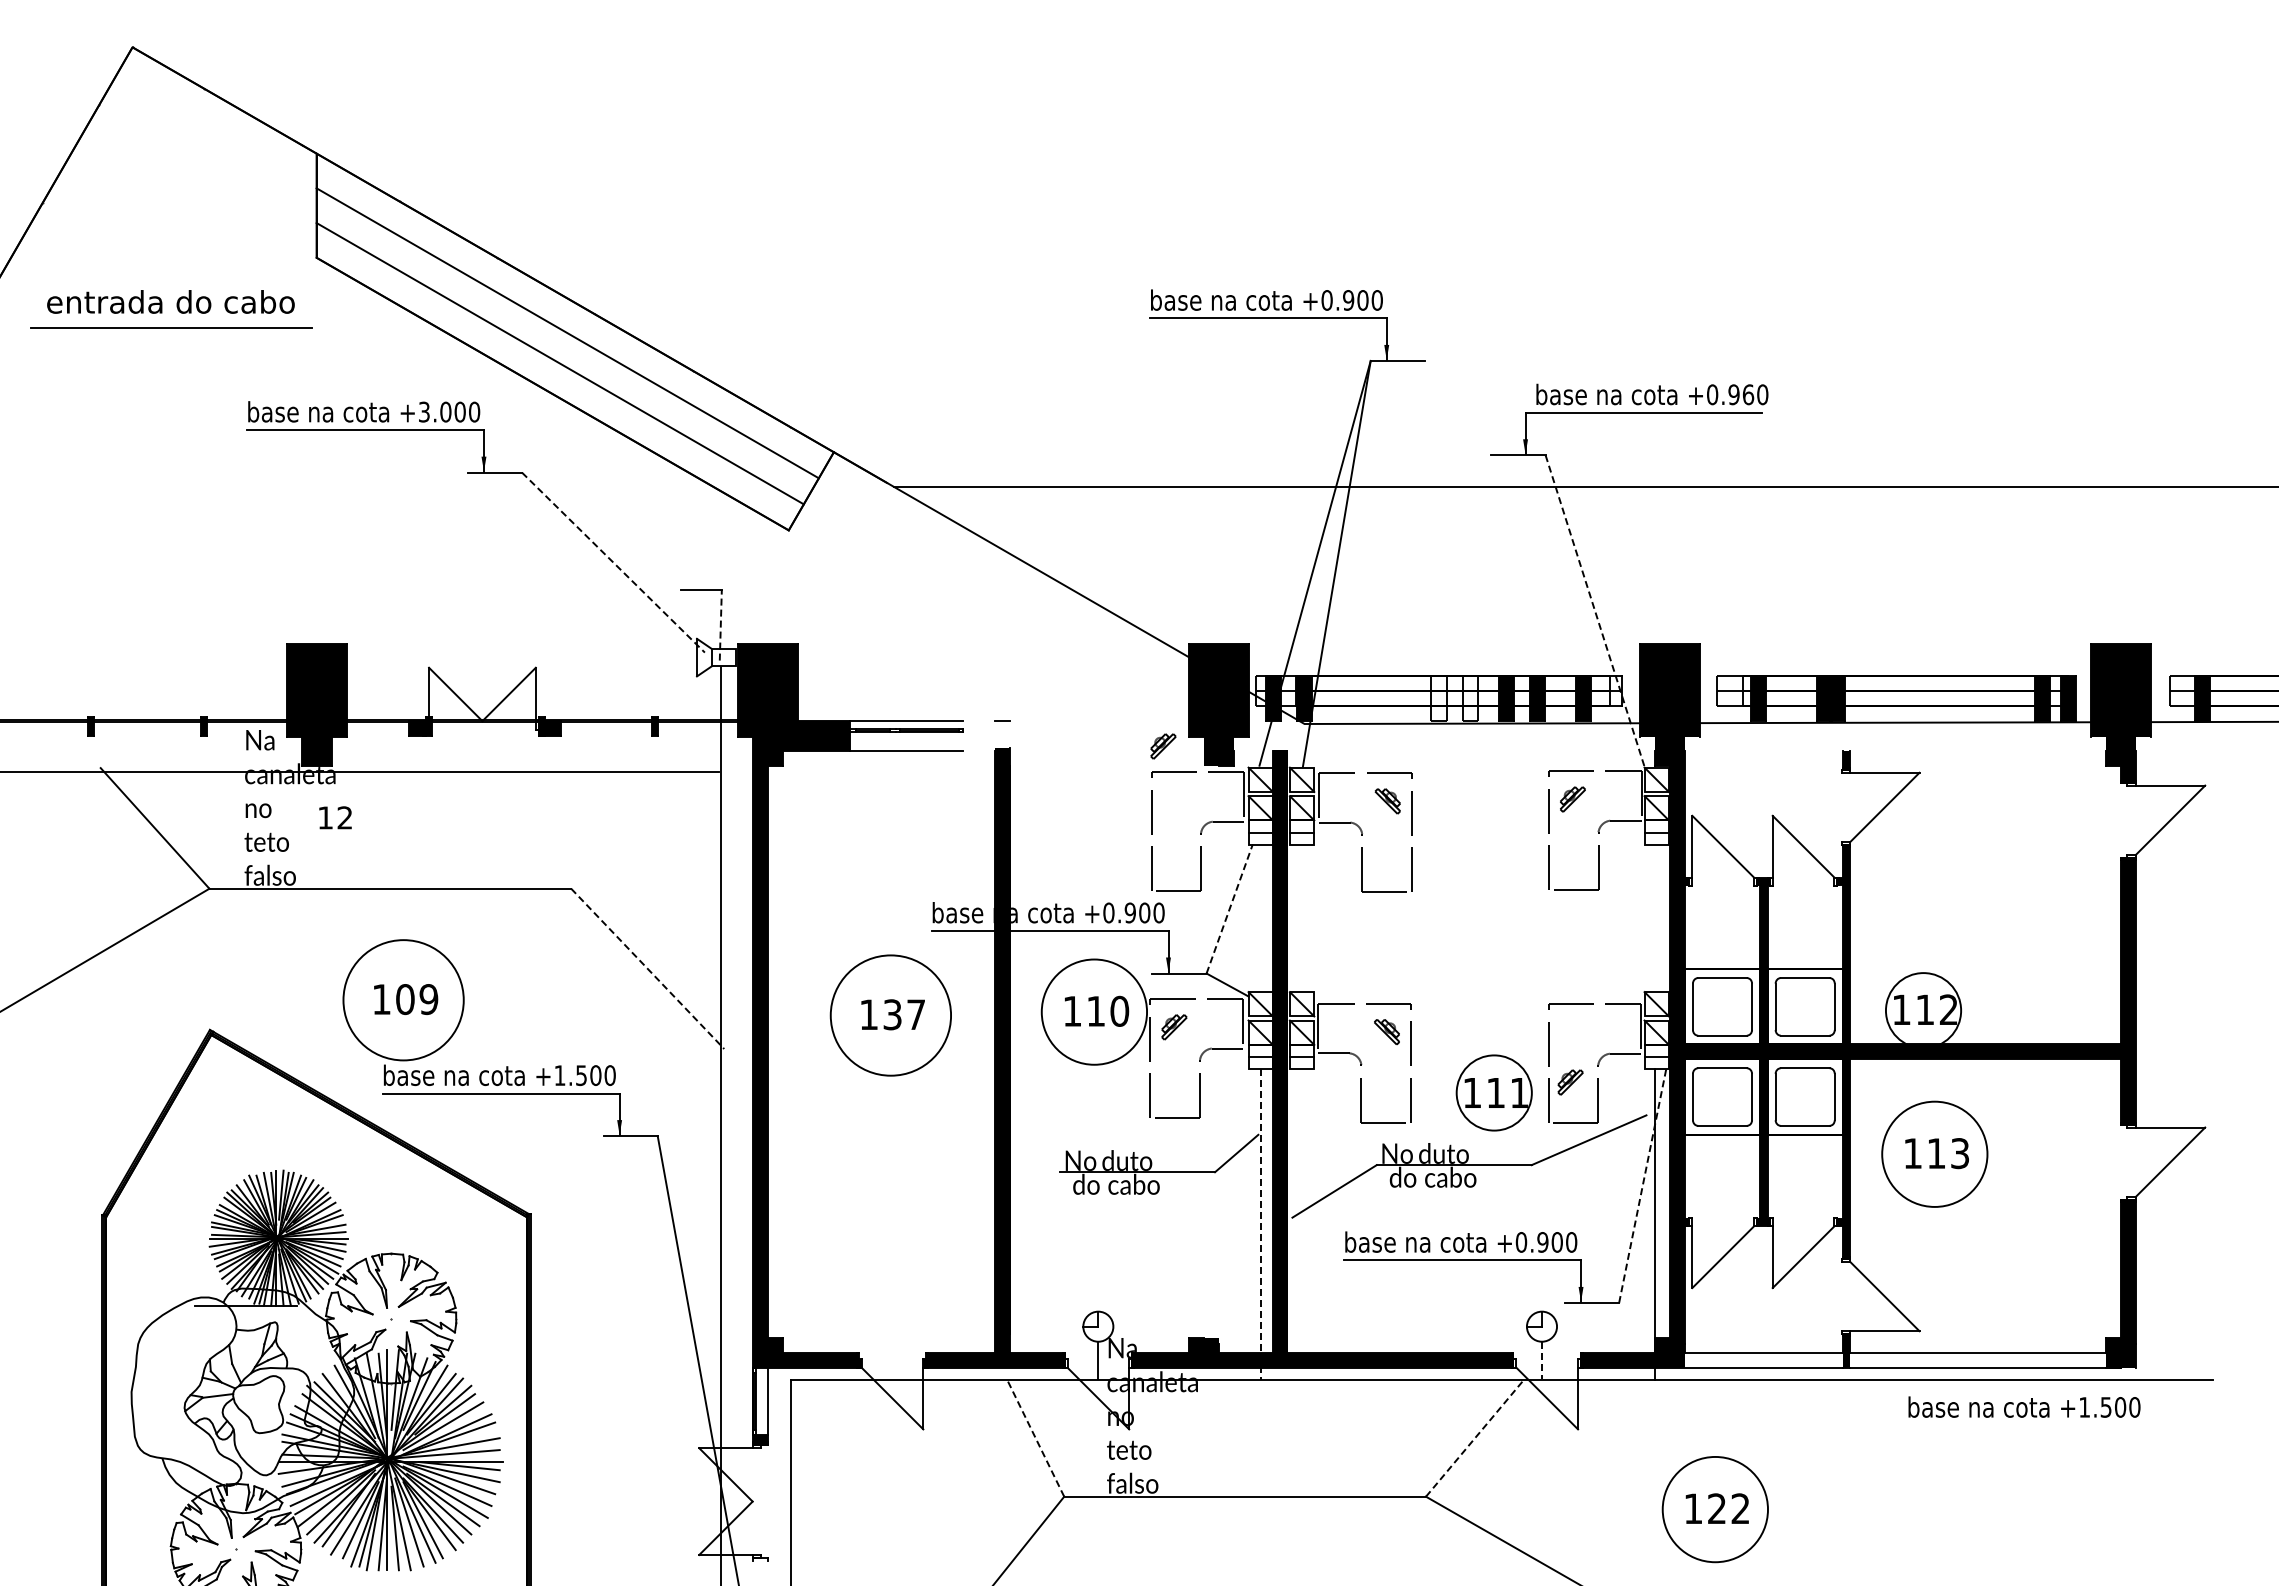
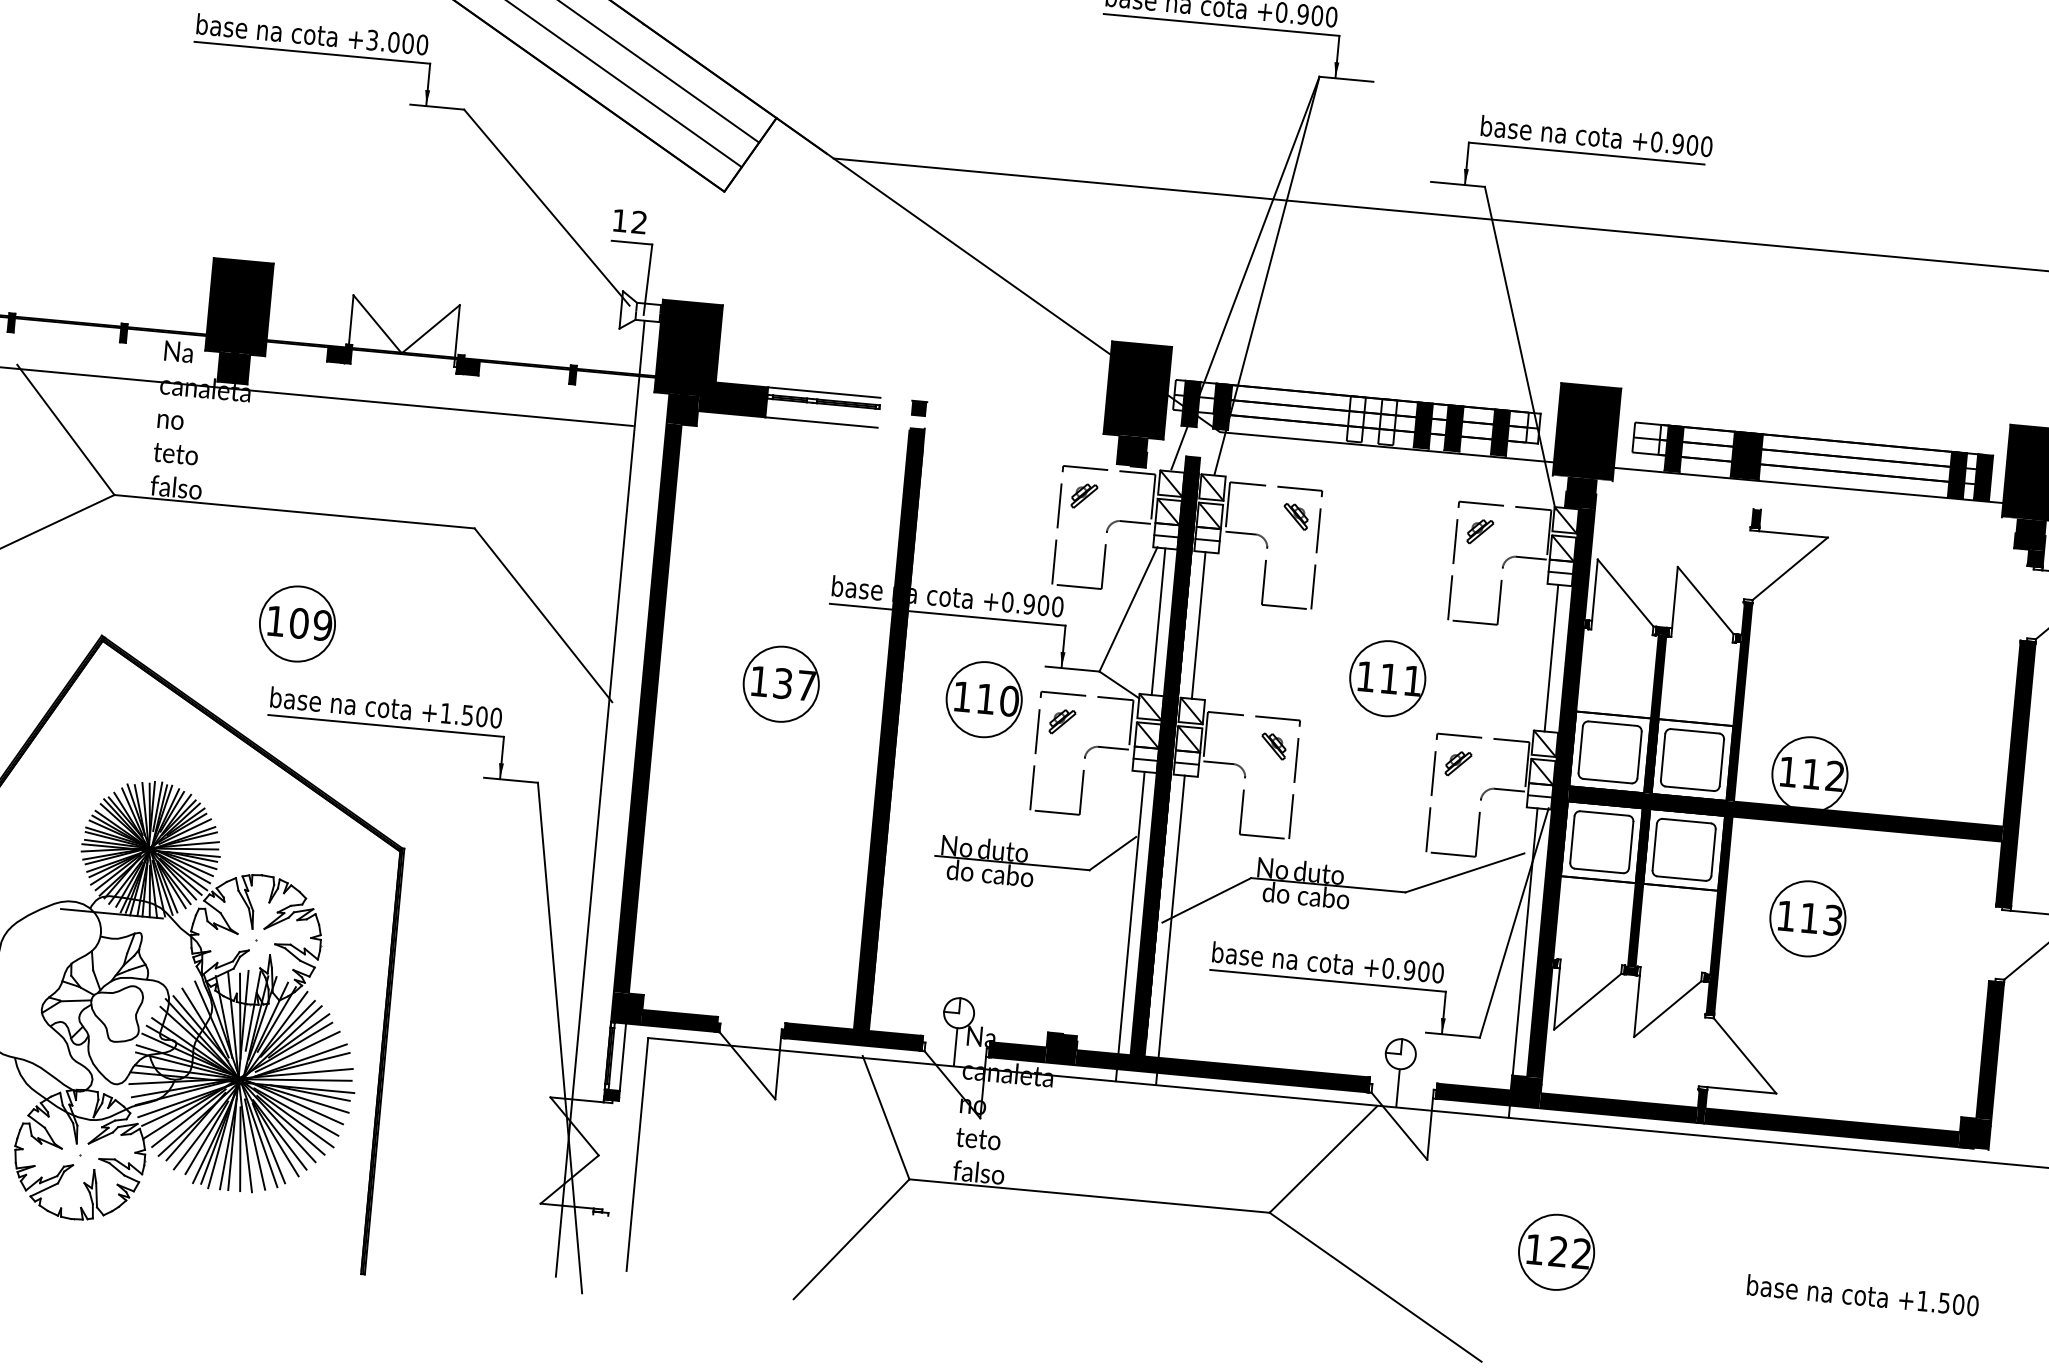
text: (1748, 394) -> (1692, 145), +0.960 -> +0.900
line: (613, 562) -> (546, 207), dashed -> solid
line: (1595, 613) -> (1520, 349), dashed -> solid
line: (720, 624) -> (647, 279), dashed -> solid
fill: (1002, 728) -> (918, 408), added
part: (1163, 746) -> (1084, 496), moved
text: (335, 817) -> (629, 221), moved
line: (1229, 908) -> (1128, 608), dashed -> solid
line: (1260, 918) -> (1158, 621), added
line: (1301, 918) -> (1199, 625), added
line: (1655, 918) -> (1551, 658), added
line: (647, 968) -> (543, 614), dashed -> solid
circle: (403, 999) -> (297, 623), size x0.62
circle: (1094, 1011) -> (984, 699), size x0.71
circle: (890, 1015) -> (780, 684), size x0.62
part: (1570, 1082) -> (1458, 764), moved
part: (1493, 1092) -> (1387, 678), moved
circle: (1934, 1153) -> (1807, 918), size x0.71
line: (1642, 1185) -> (1513, 922), dashed -> solid
line: (1301, 1224) -> (1170, 930), added
line: (1260, 1225) -> (1129, 927), dashed -> solid
fill: (1763, 1359) -> (1618, 1107), added
fill: (1977, 1359) -> (1831, 1127), added
line: (1542, 1361) -> (1398, 1088), dashed -> solid
text: (2024, 1406) -> (1863, 1294), moved
line: (1035, 1437) -> (886, 1117), dashed -> solid
line: (1474, 1438) -> (1323, 1159), dashed -> solid
circle: (1714, 1509) -> (1555, 1252), size x0.71

